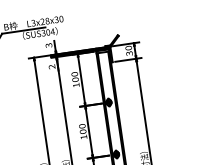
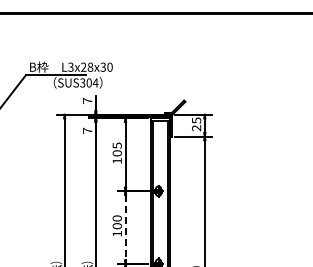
text: (48, 45) -> (87, 100), 3 -> 7
text: (129, 50) -> (196, 124), 30 -> 25
text: (51, 66) -> (87, 130), 2 -> 7
text: (74, 74) -> (116, 145), 100 -> 105
line: (89, 131) -> (125, 227), solid -> dashed

